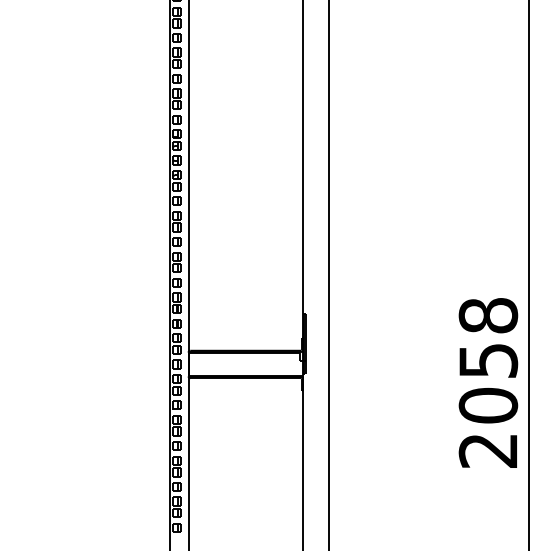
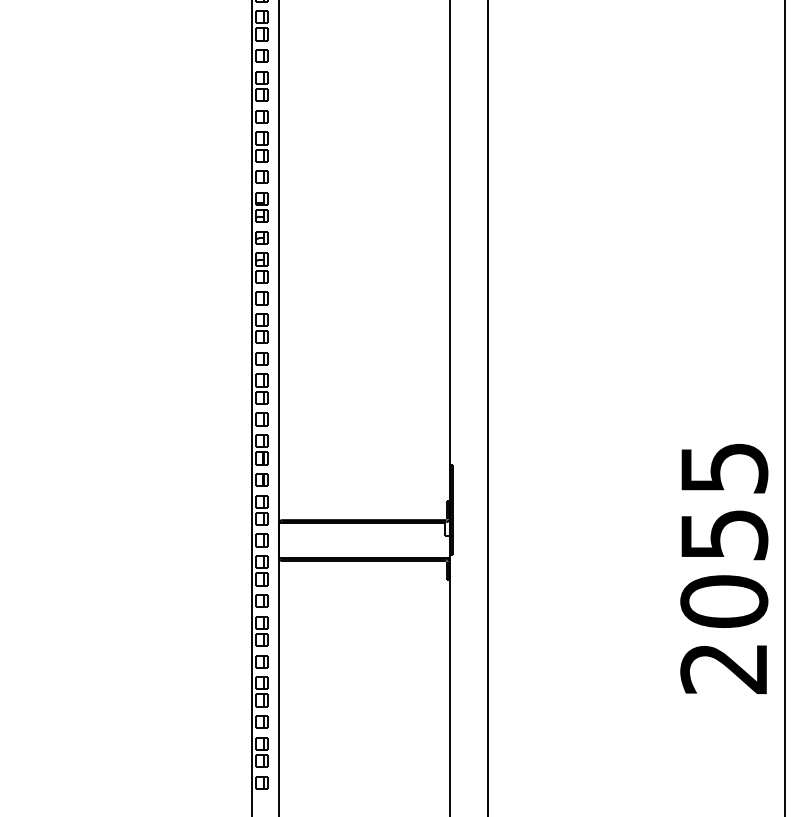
text: (488, 315) -> (724, 467), 2058 -> 2055

